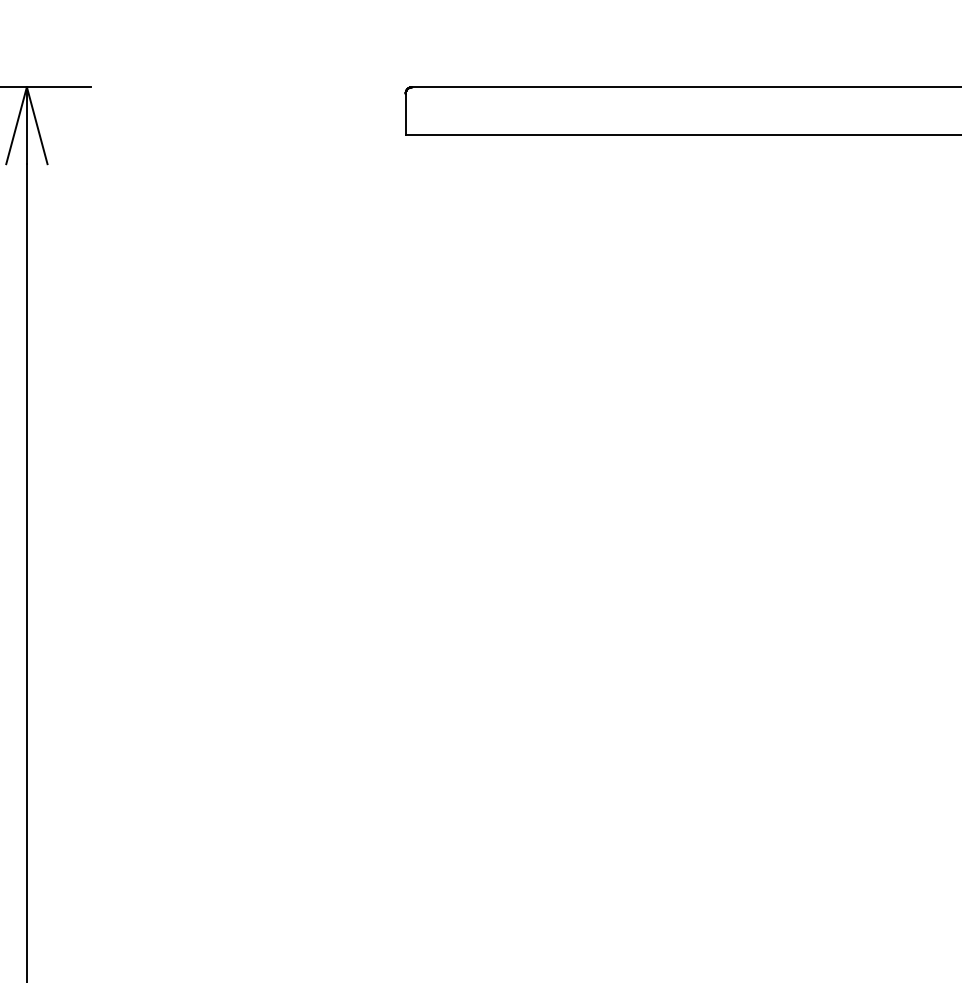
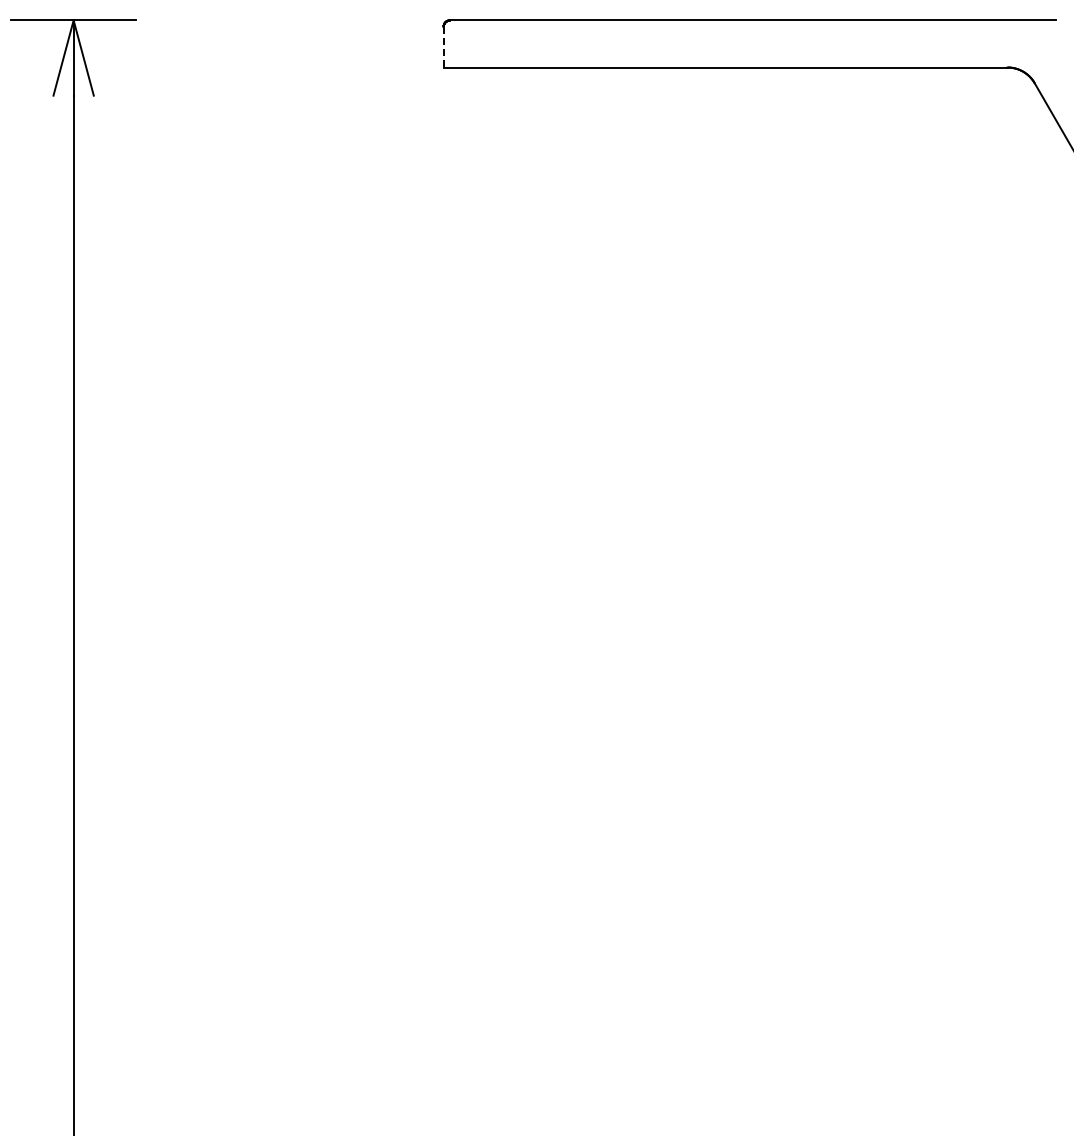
line: (405, 114) -> (443, 47), solid -> dashed

